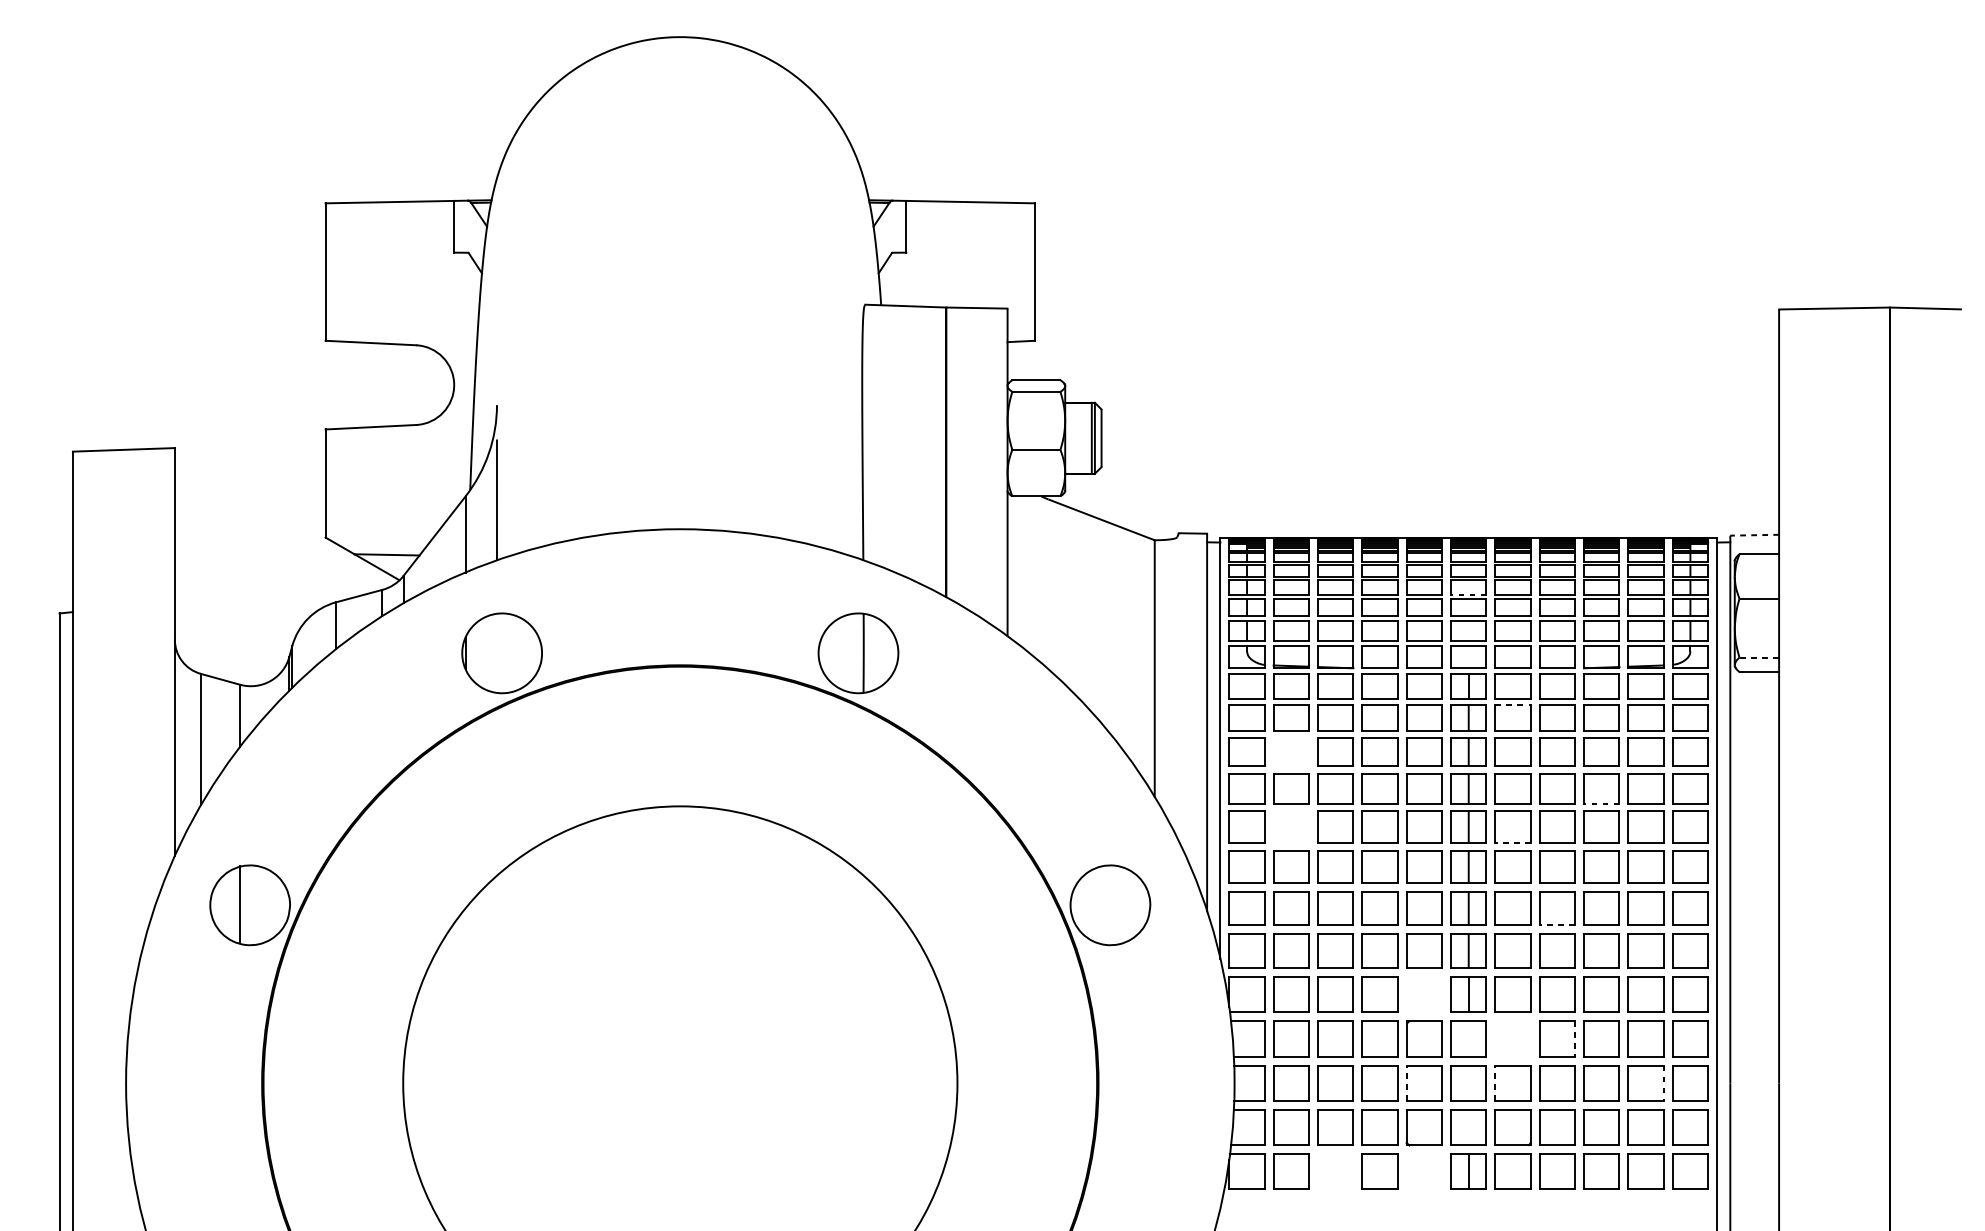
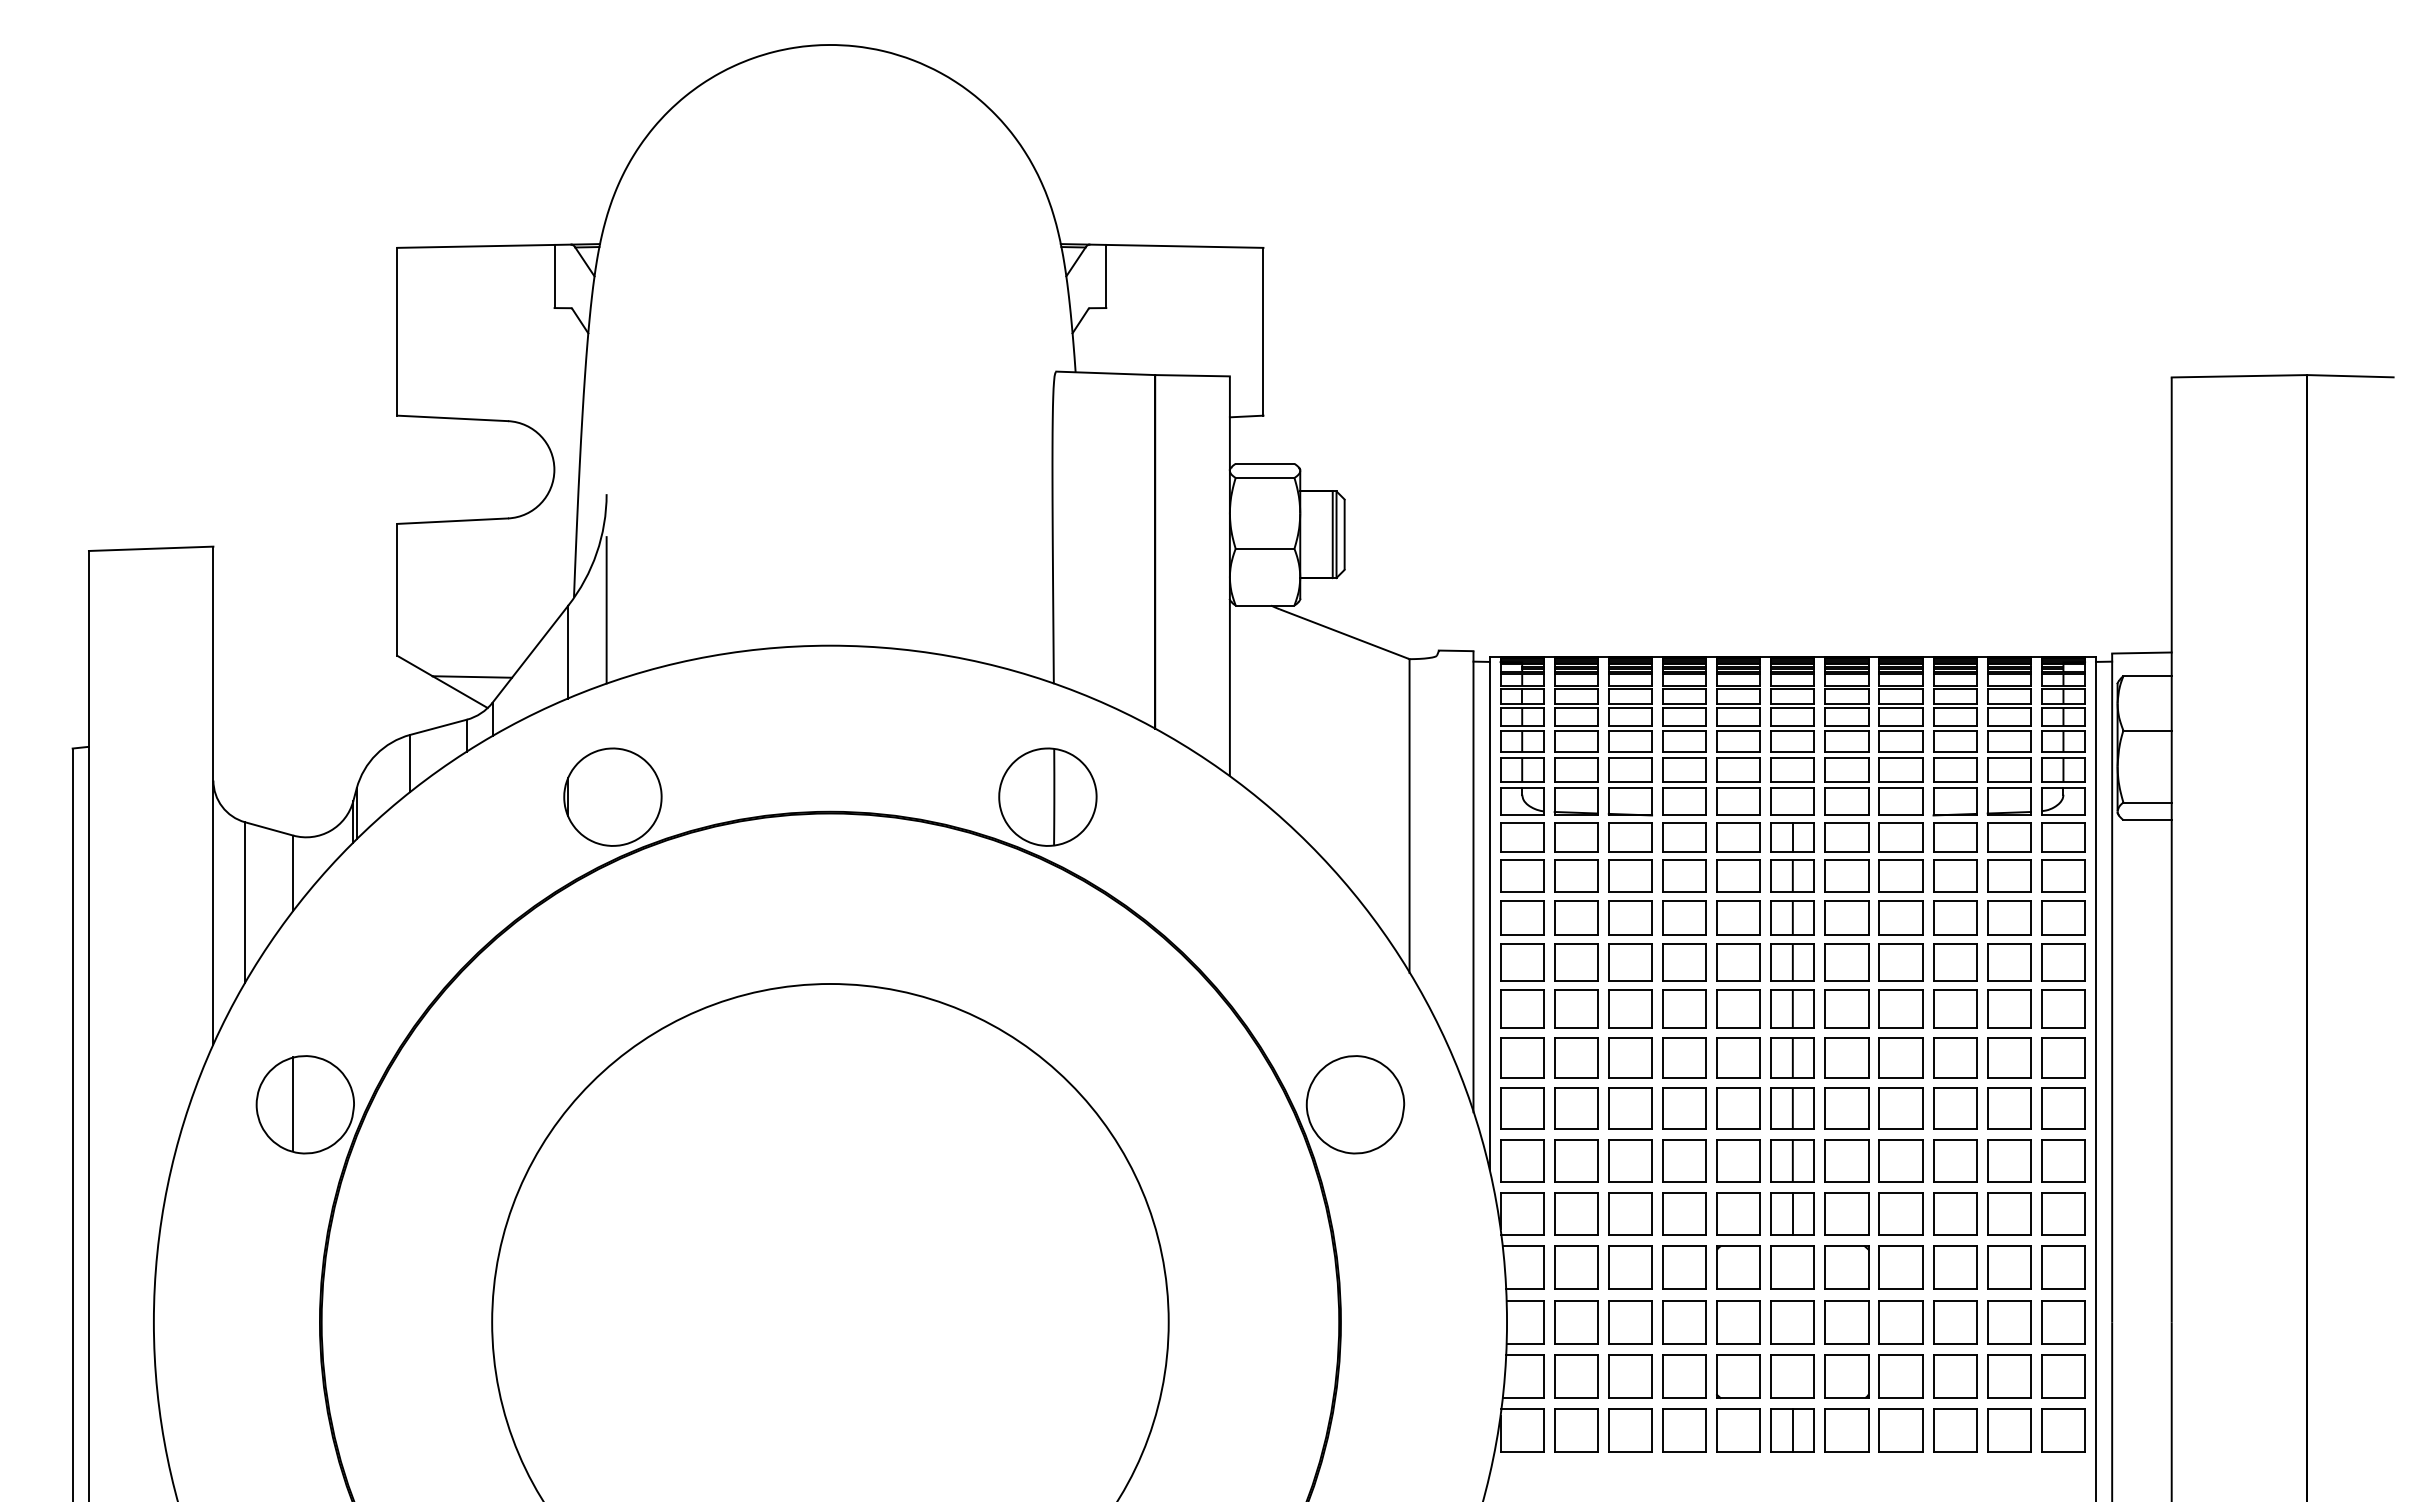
line: (1754, 535) -> (2141, 653), dashed -> solid
line: (1468, 594) -> (1792, 725), dashed -> solid
line: (1759, 657) -> (2147, 802), dashed -> solid
line: (1512, 705) -> (1846, 860), dashed -> solid
part: (1291, 751) -> (1576, 917), added
line: (1601, 803) -> (1955, 980), dashed -> solid
part: (1291, 826) -> (1576, 1008), added
line: (1512, 842) -> (1846, 1028), dashed -> solid
line: (1557, 925) -> (1901, 1129), dashed -> solid
part: (1424, 994) -> (1738, 1213), added
part: (1512, 1038) -> (1846, 1267), added
line: (1574, 1038) -> (1922, 1267), dashed -> solid
line: (1407, 1083) -> (1717, 1322), dashed -> solid
line: (1495, 1083) -> (1825, 1322), dashed -> solid
line: (1663, 1083) -> (2030, 1322), dashed -> solid
part: (1335, 1172) -> (1630, 1430), added
part: (1424, 1172) -> (1738, 1430), added

